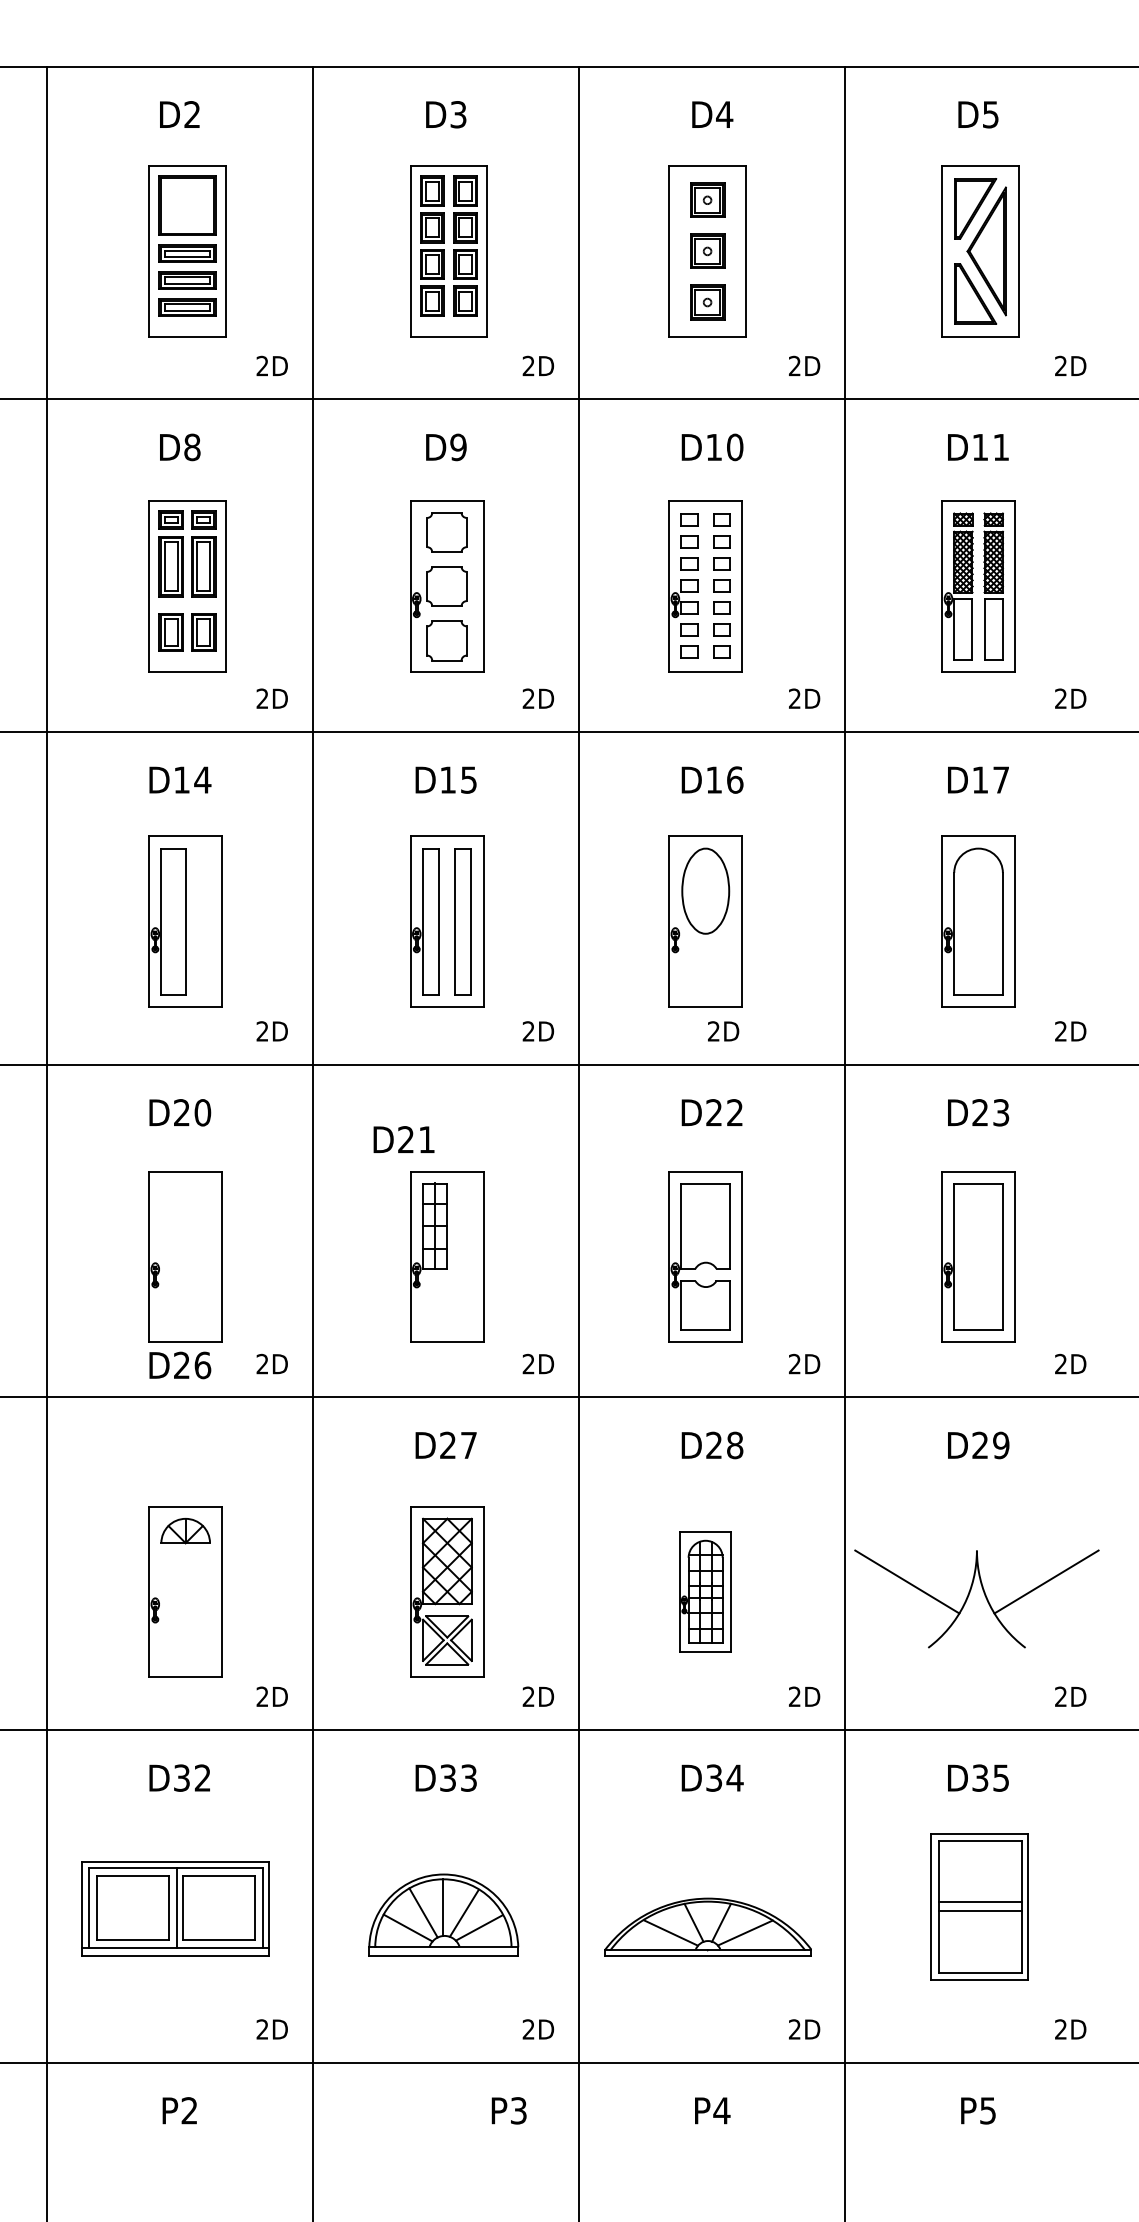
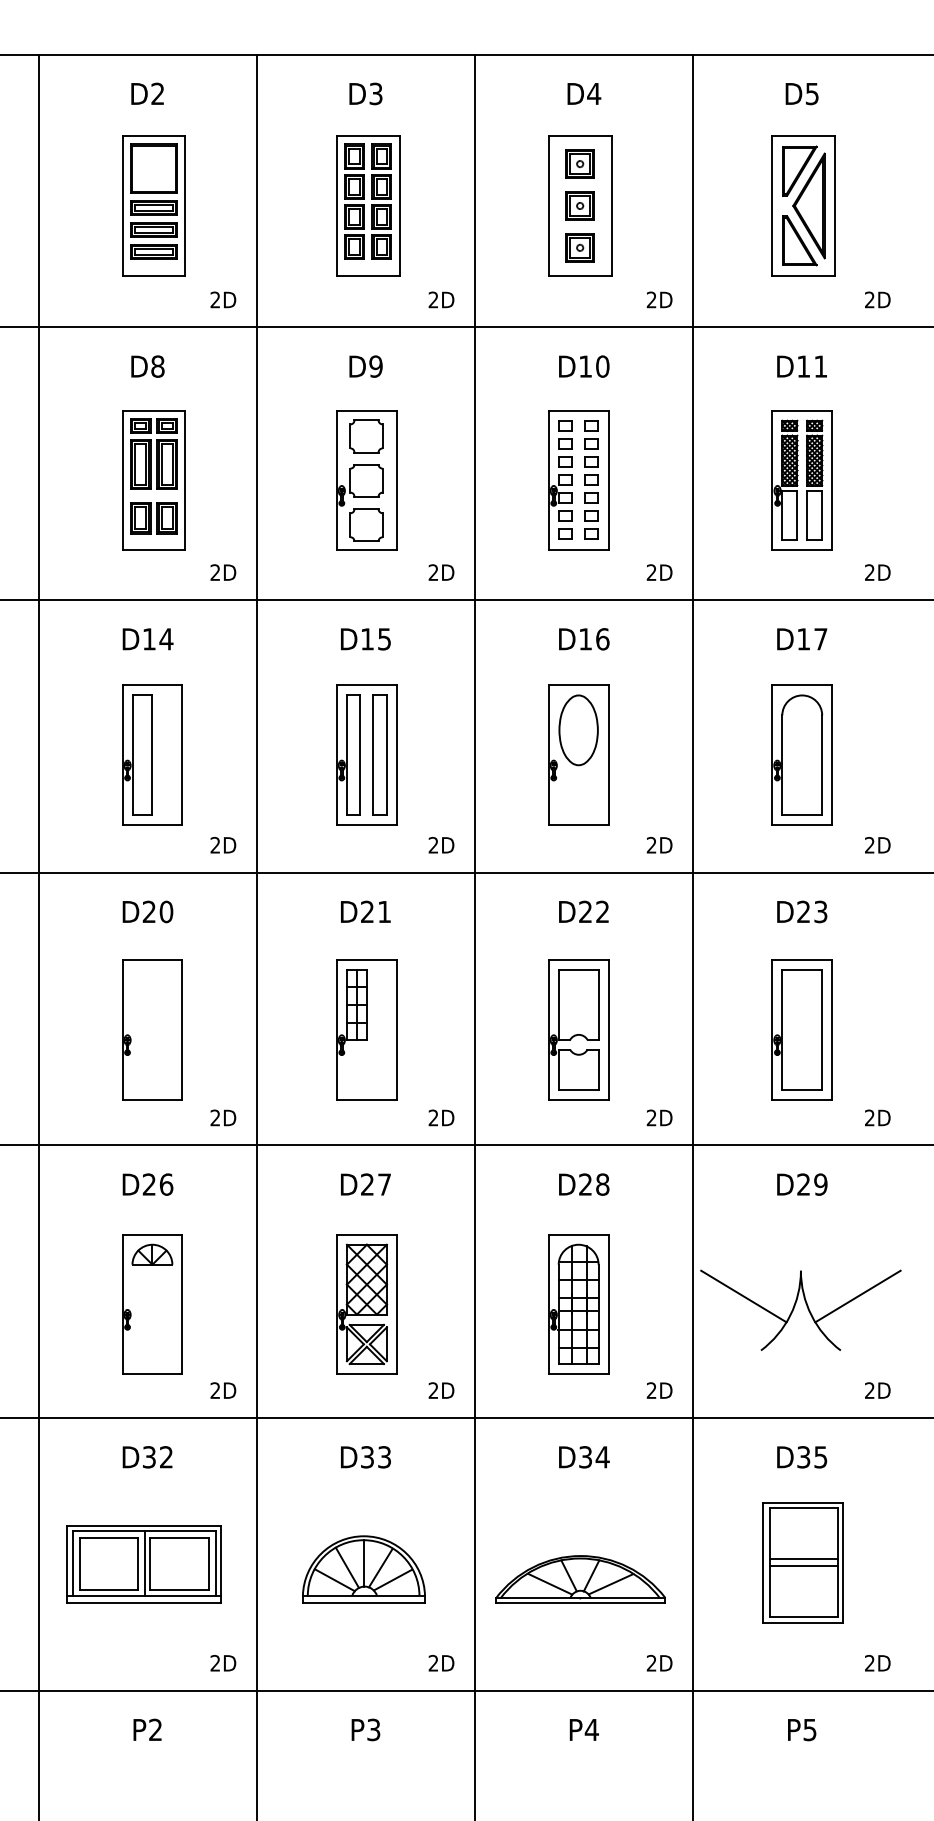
text: (723, 1031) -> (659, 845), moved
text: (403, 1139) -> (365, 911), moved
text: (180, 1365) -> (148, 1184), moved
part: (705, 1591) -> (578, 1304), size x1.43
text: (508, 2110) -> (365, 1729), moved

